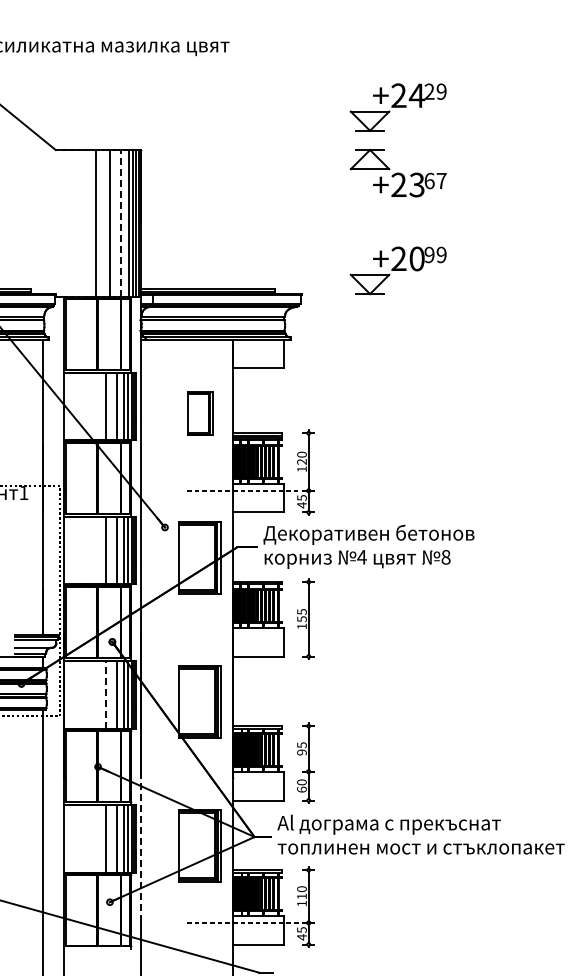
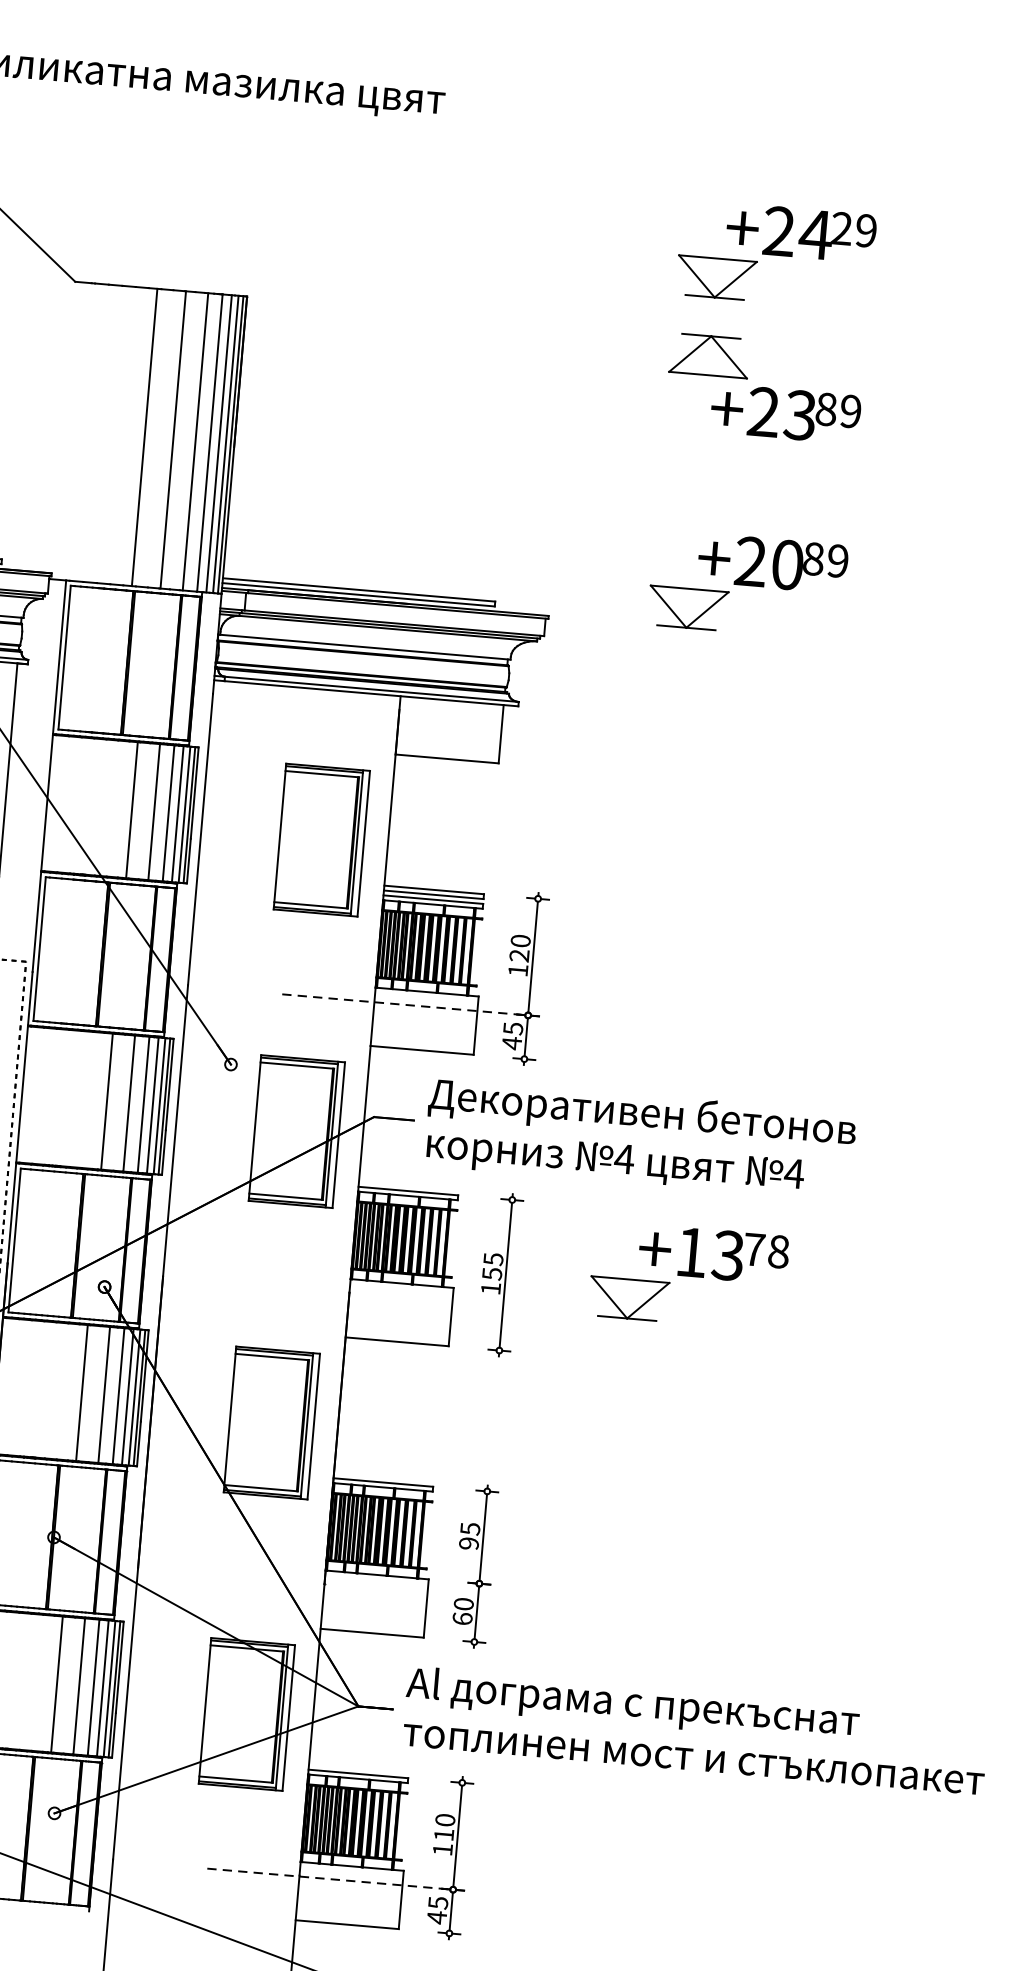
text: (435, 180) -> (838, 409), 67 -> 89
line: (121, 222) -> (195, 439), dashed -> solid
text: (429, 254) -> (813, 558), 99 -> 89
part: (199, 413) -> (320, 839), size x1.67
text: (445, 557) -> (793, 1173), 8 -> 4
part: (397, 612) -> (686, 1276), added
line: (105, 694) -> (81, 1392), dashed -> solid
line: (140, 849) -> (125, 1711), dashed -> solid

